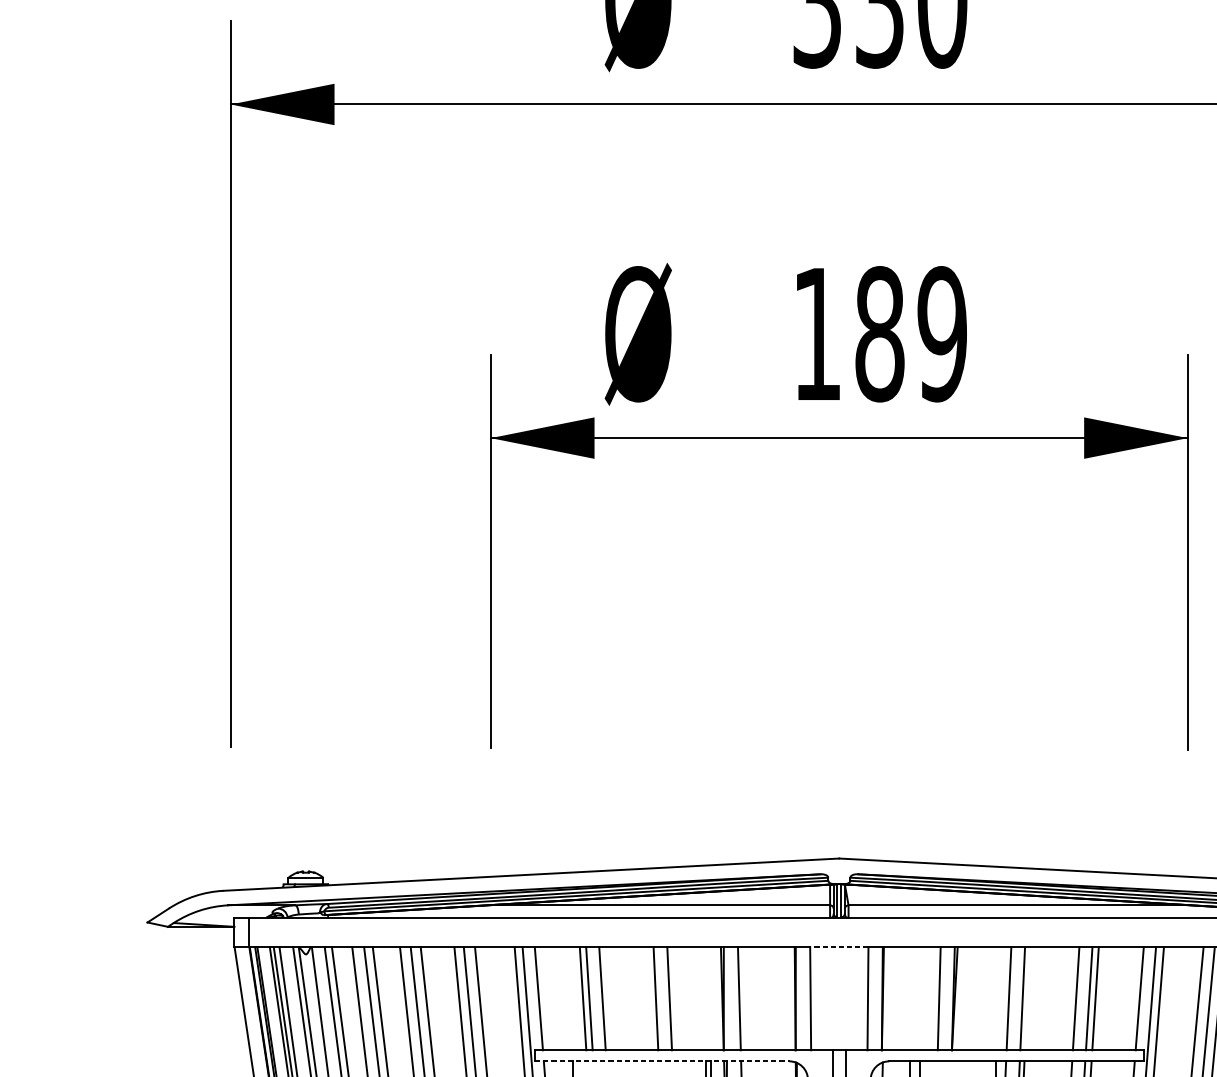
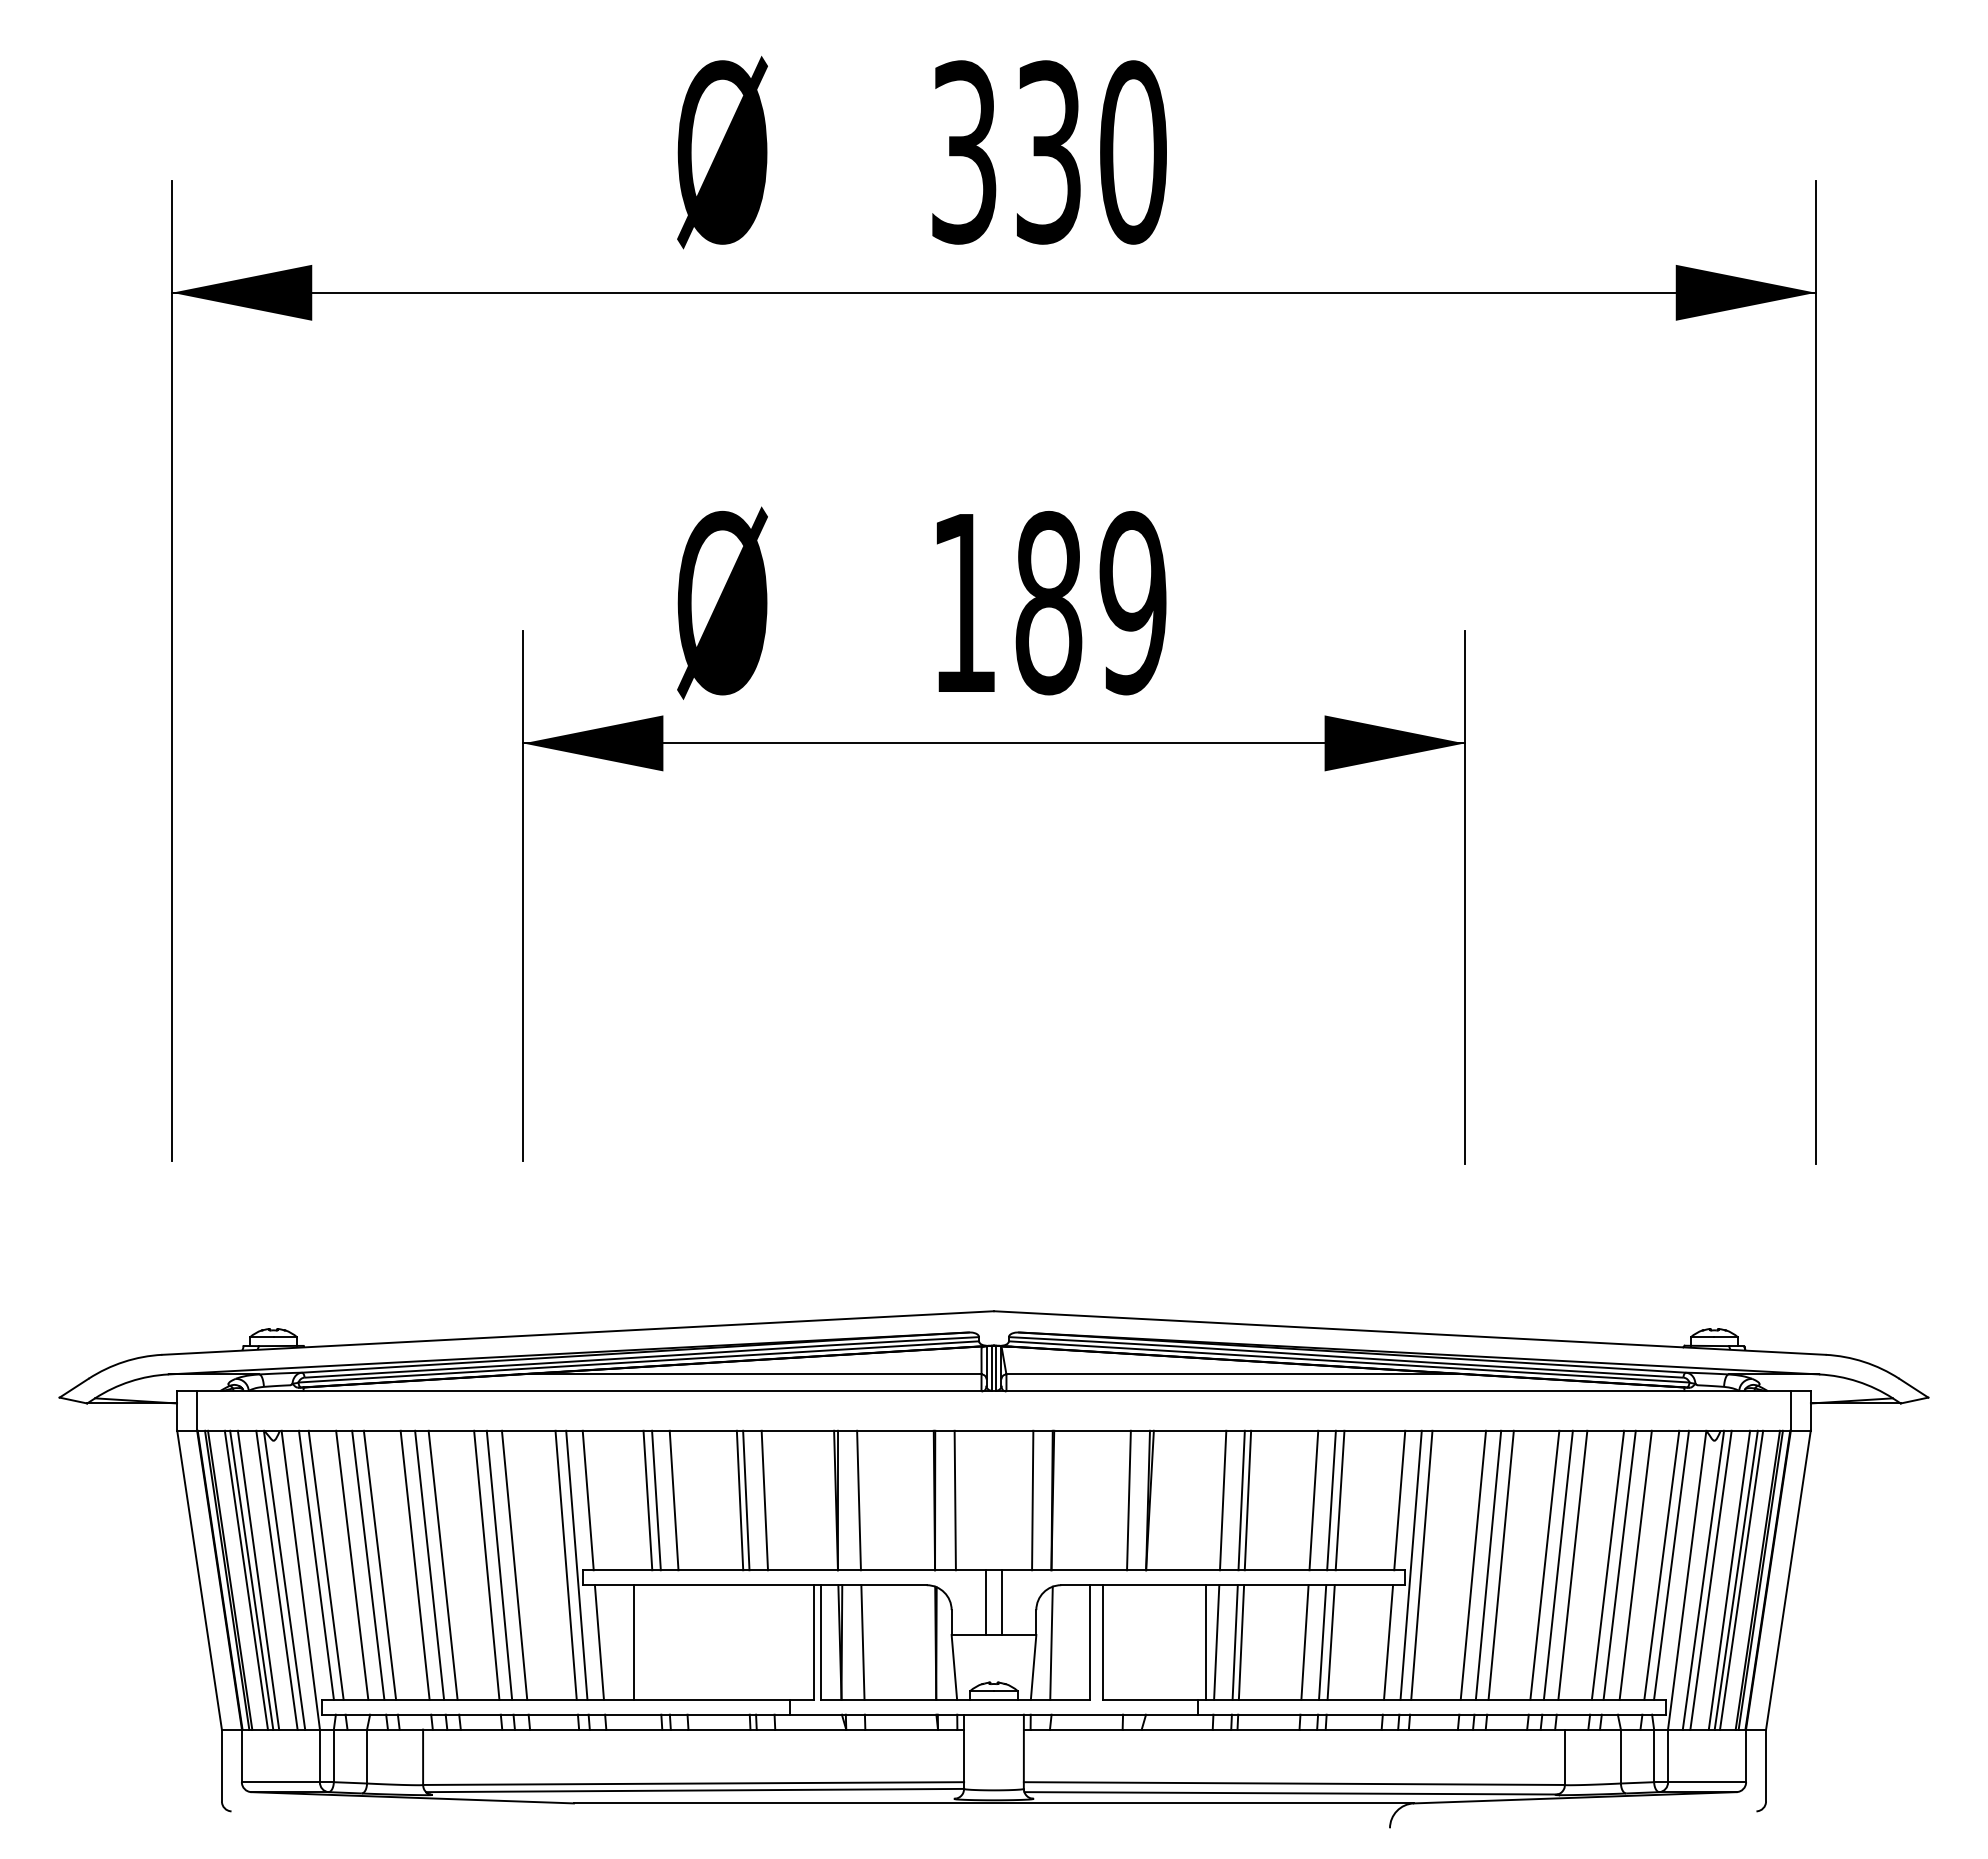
line: (838, 946) -> (993, 1430), dashed -> solid
line: (650, 998) -> (739, 1500), added
line: (1027, 998) -> (1247, 1500), added
line: (662, 1061) -> (754, 1585), dashed -> solid

